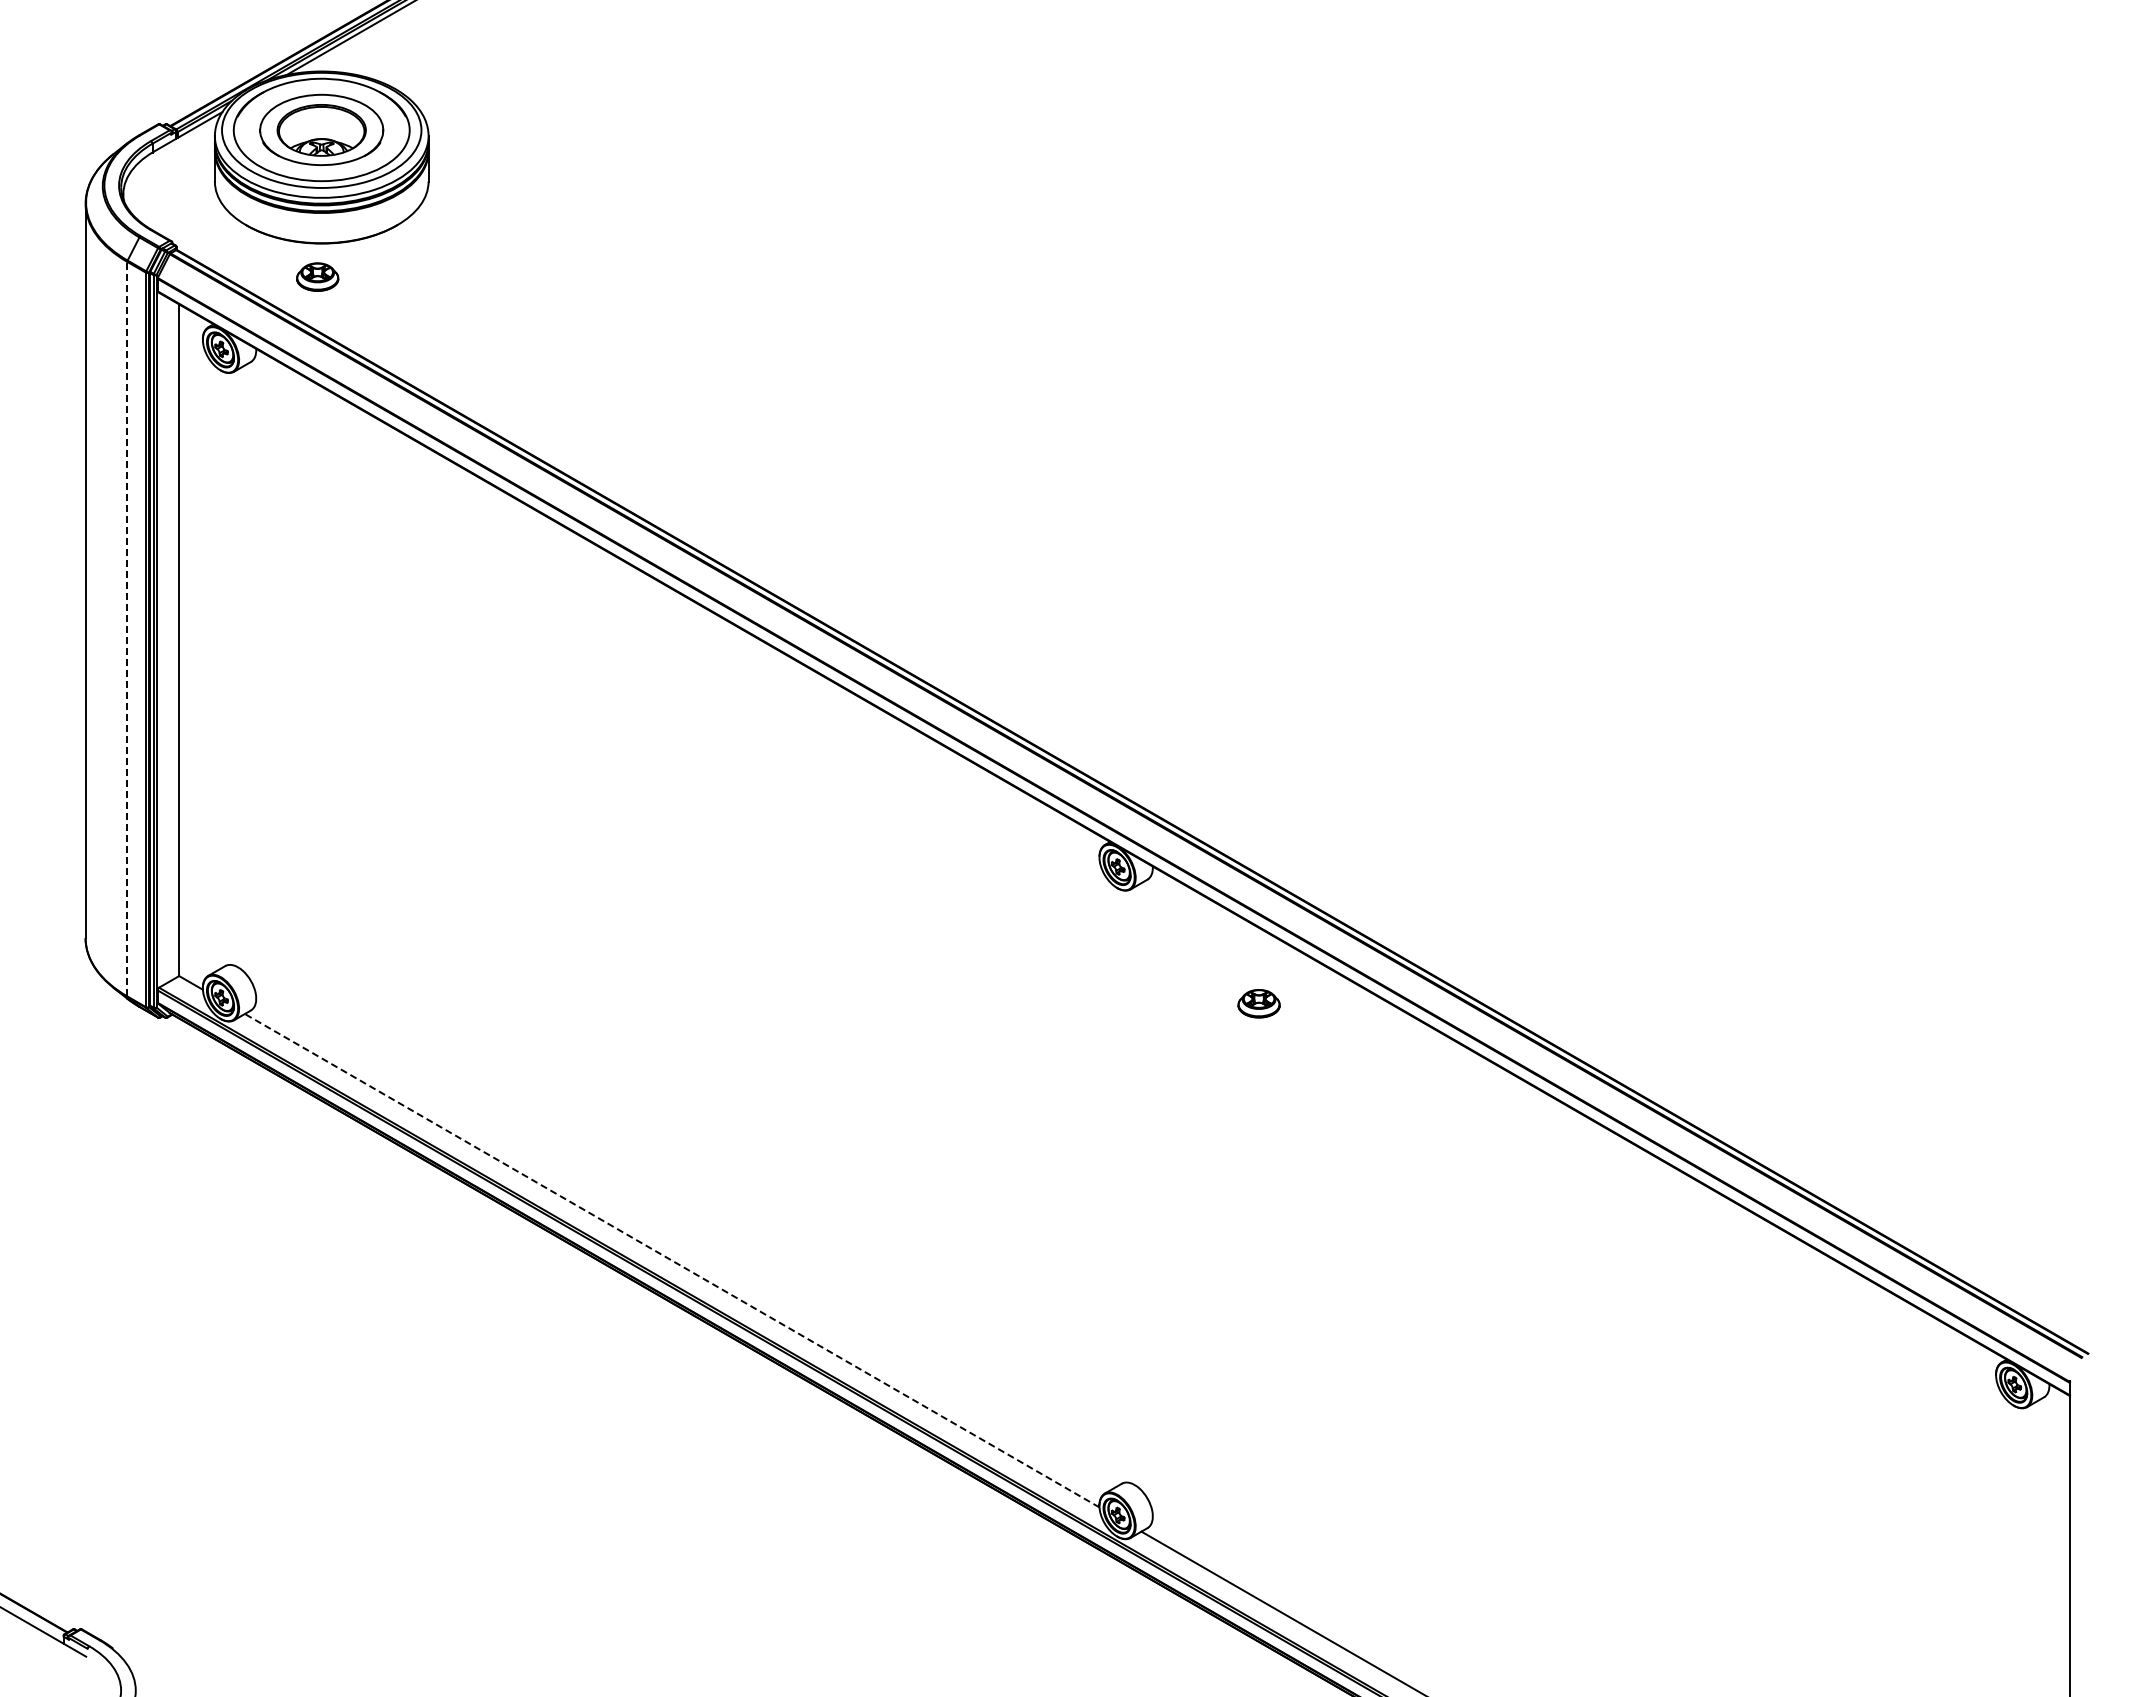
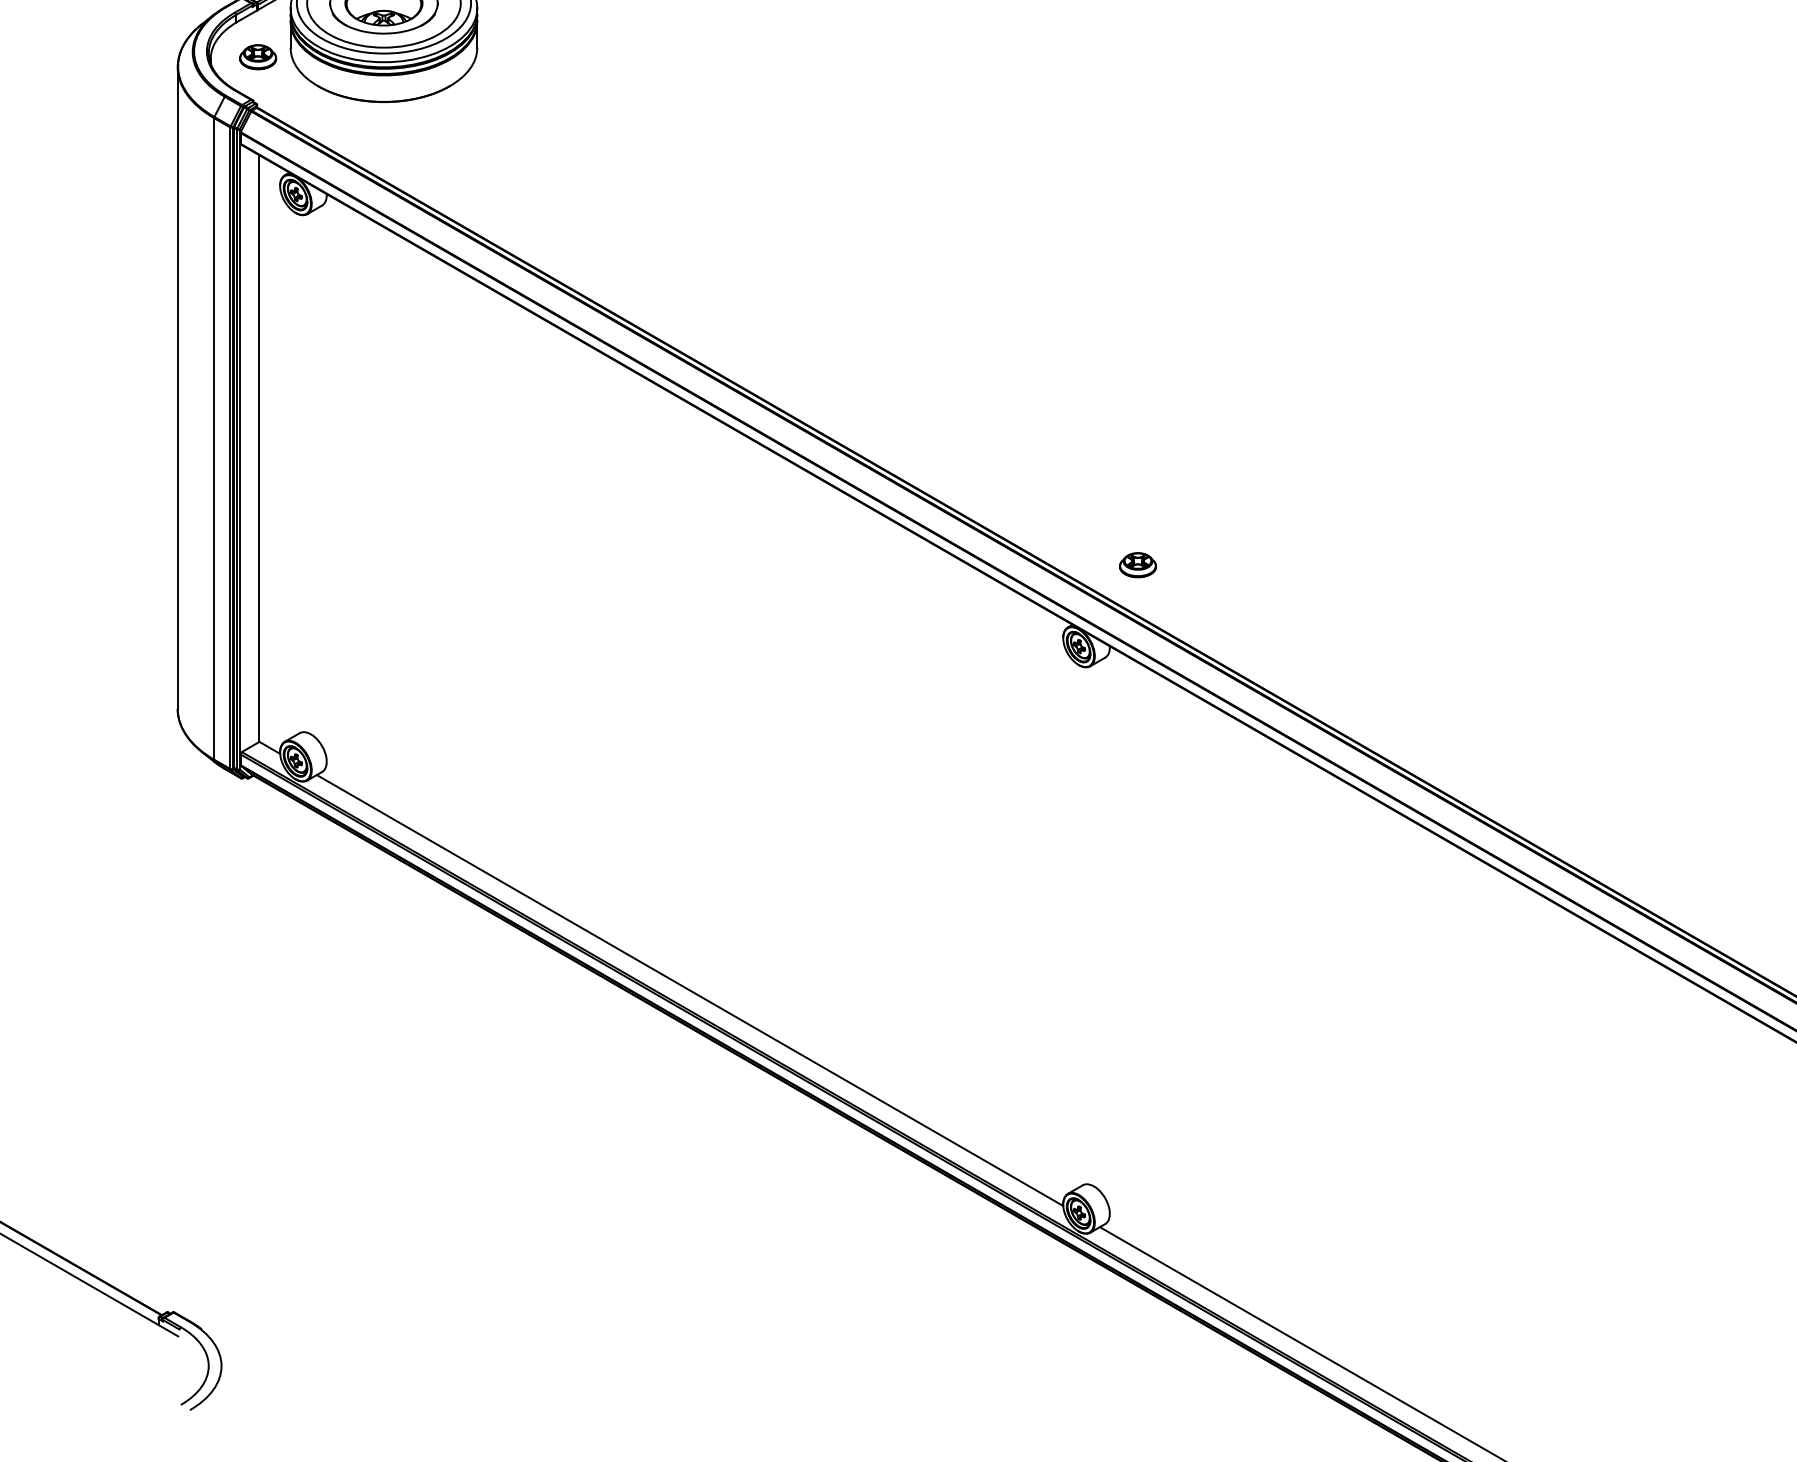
part: (317, 276) -> (257, 56), moved
line: (127, 628) -> (214, 438), dashed -> solid
part: (1258, 1003) -> (1137, 564), moved
line: (671, 1260) -> (689, 990), dashed -> solid

